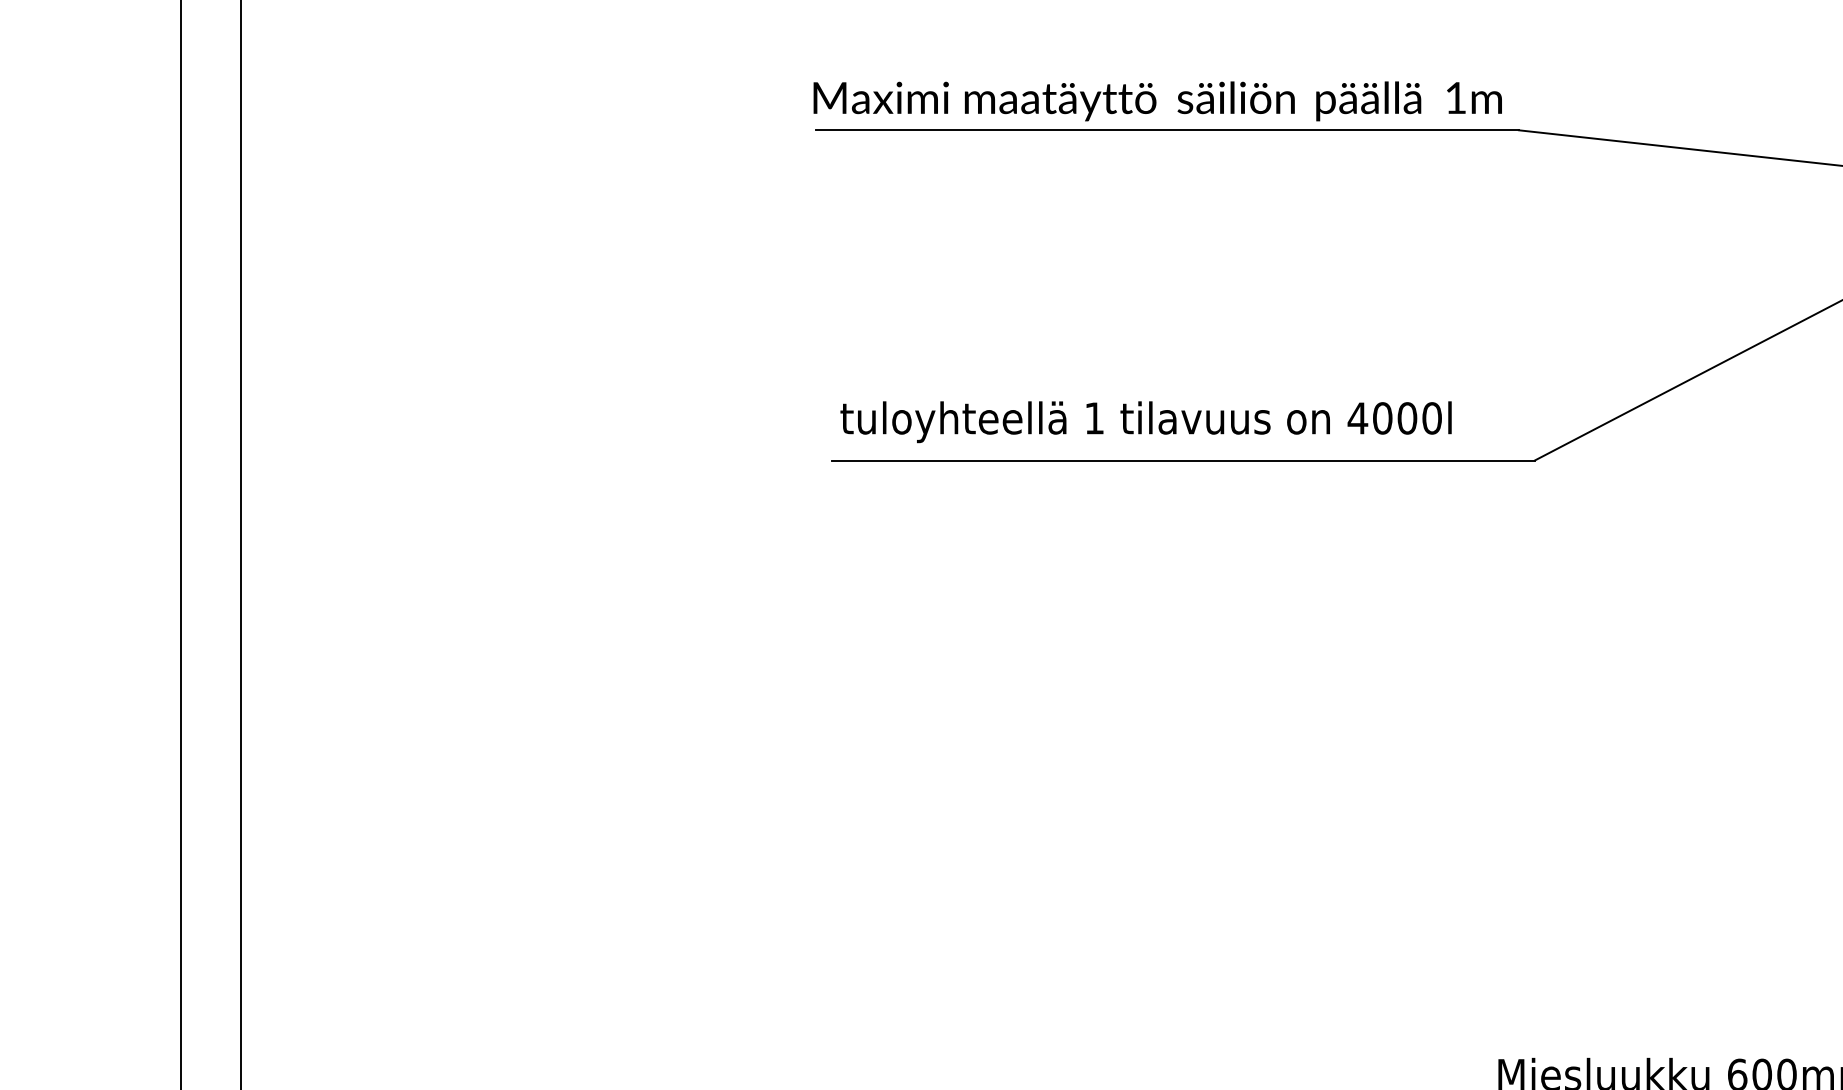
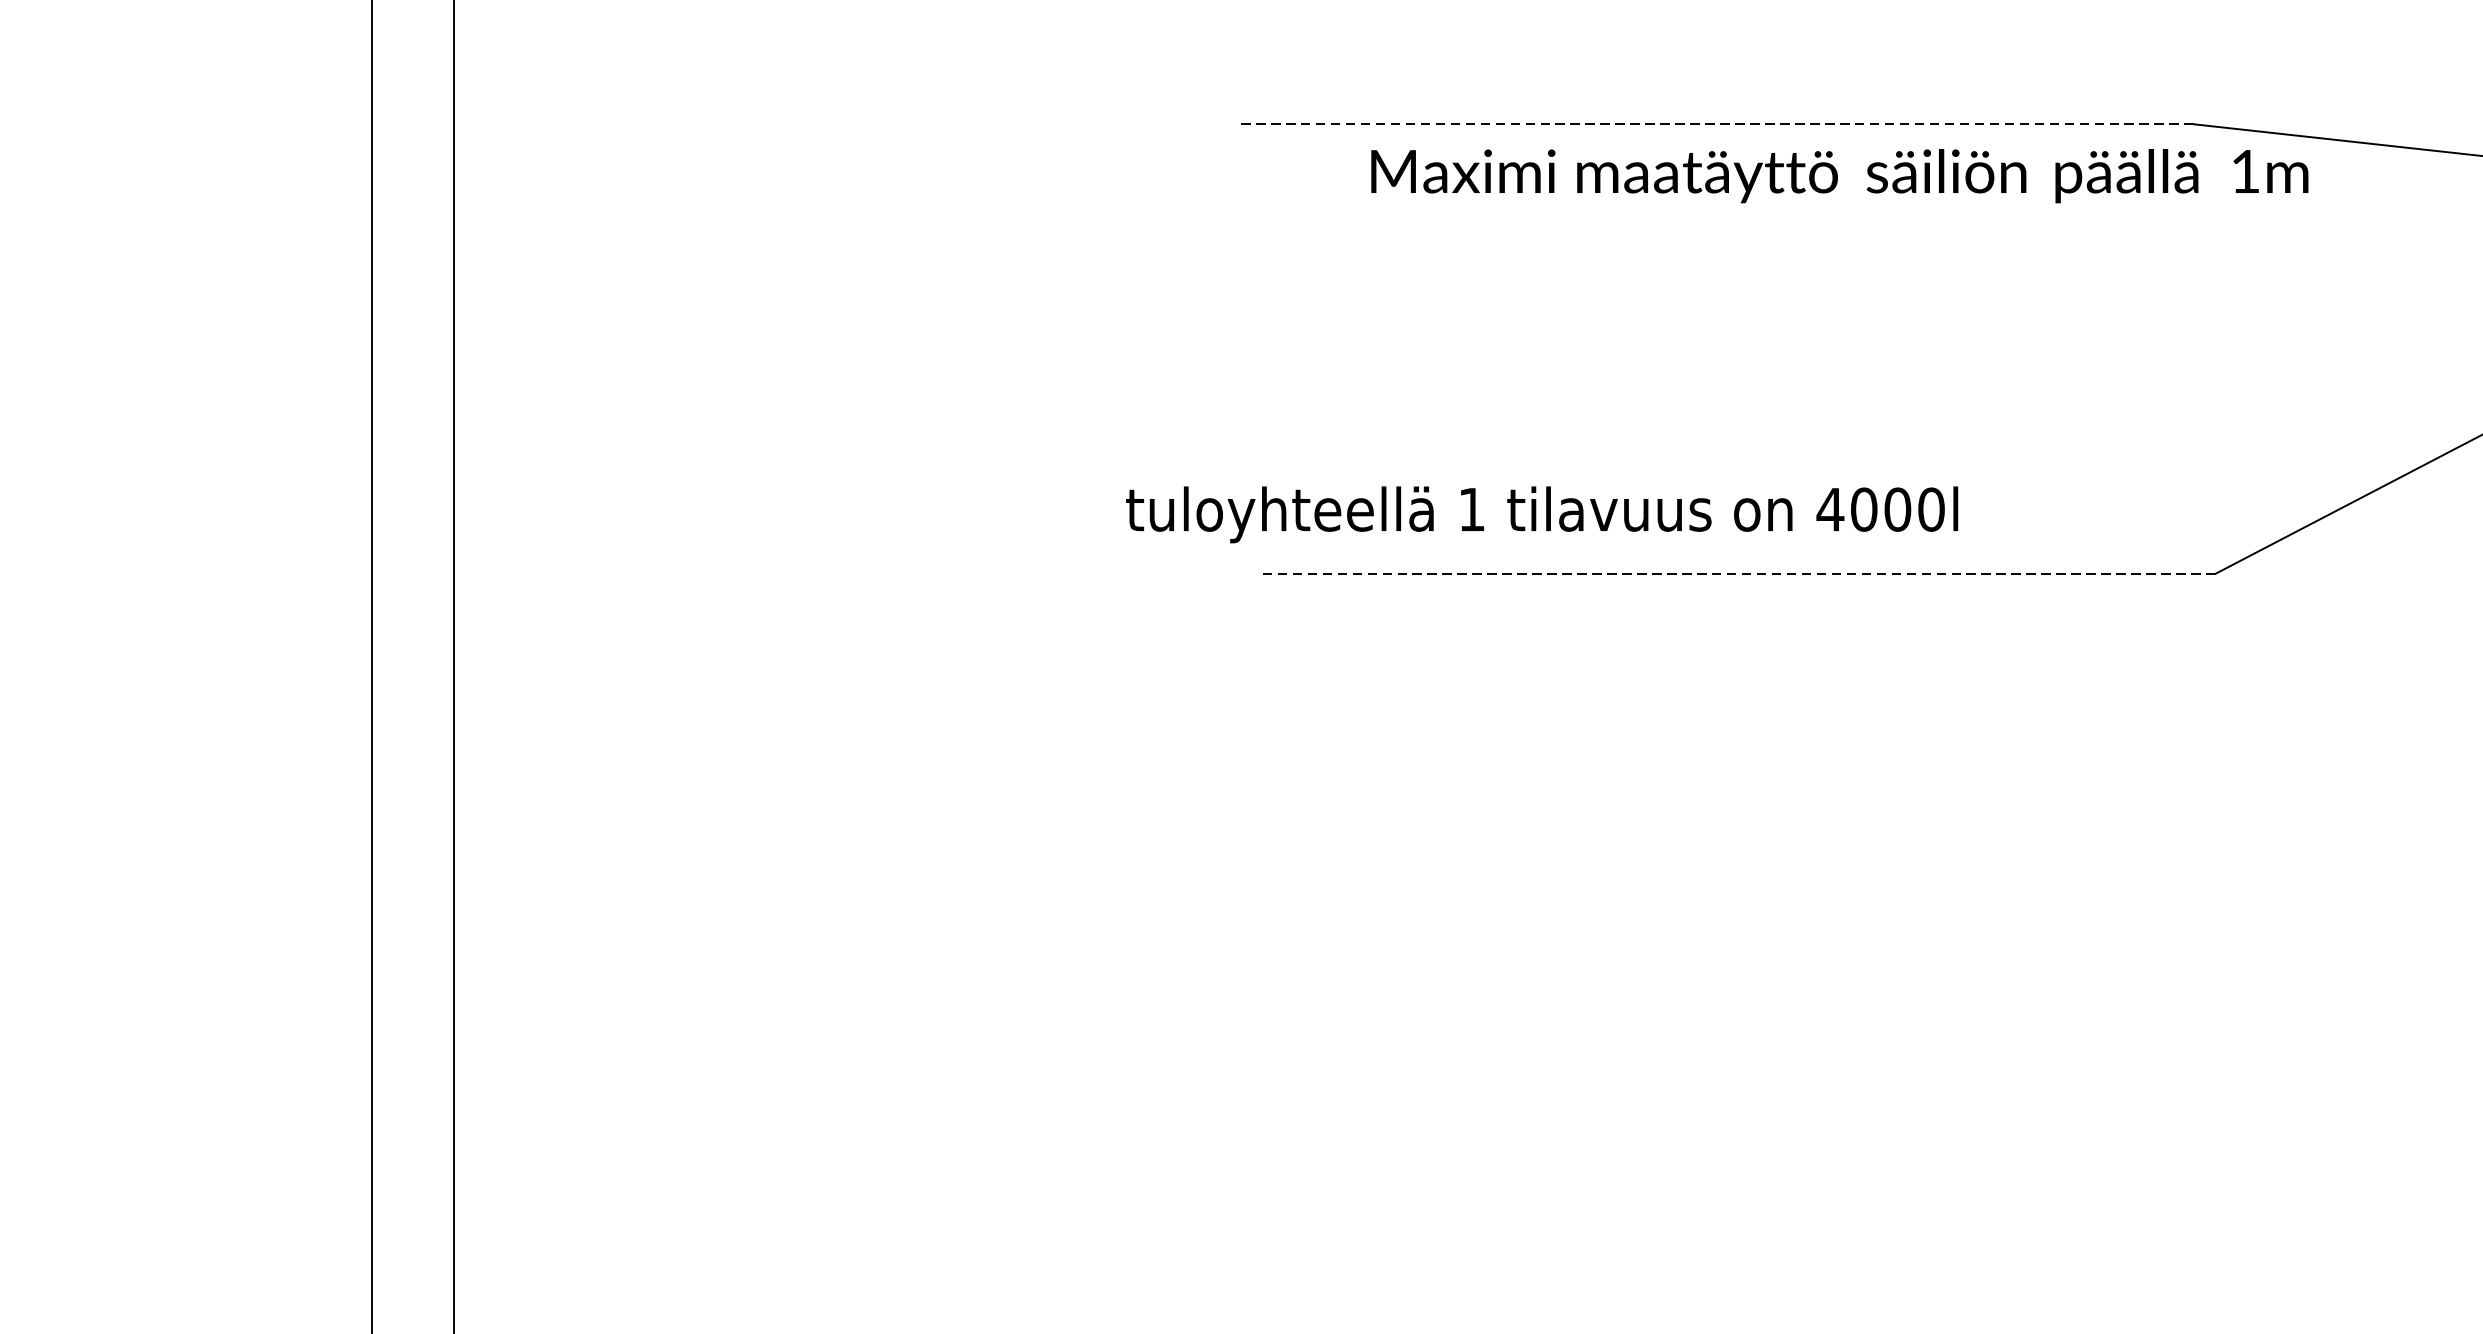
text: (1157, 101) -> (1839, 176), moved
line: (1167, 130) -> (1715, 124), solid -> dashed
text: (1145, 422) -> (1541, 515), moved
line: (1183, 460) -> (1737, 573), solid -> dashed

